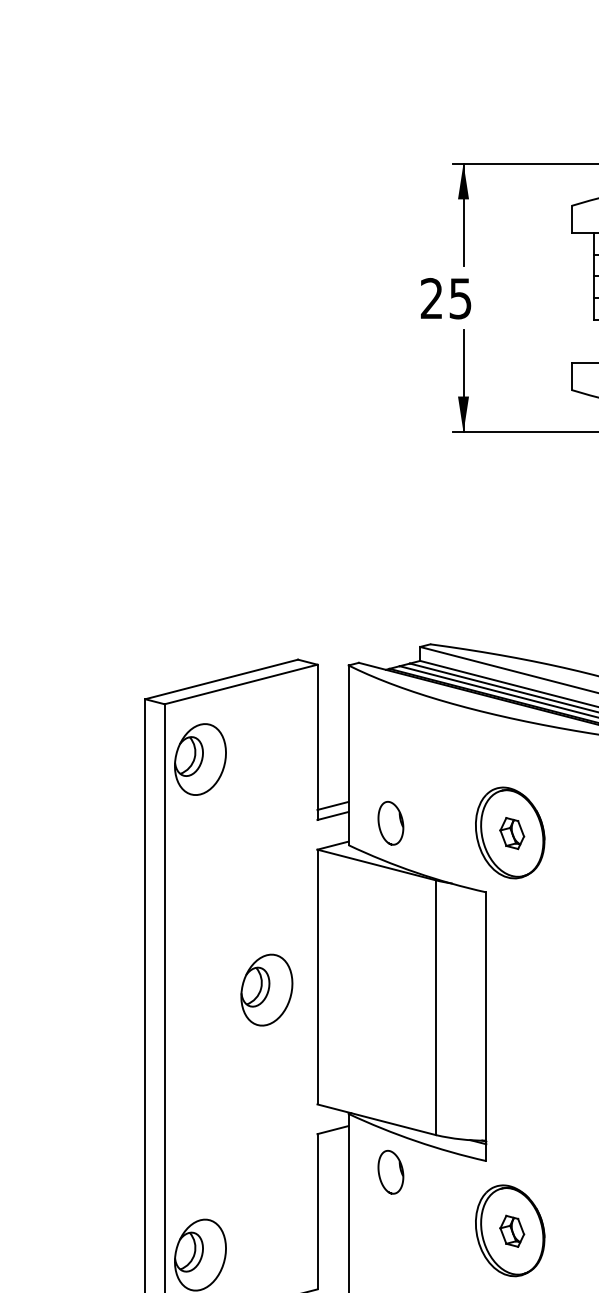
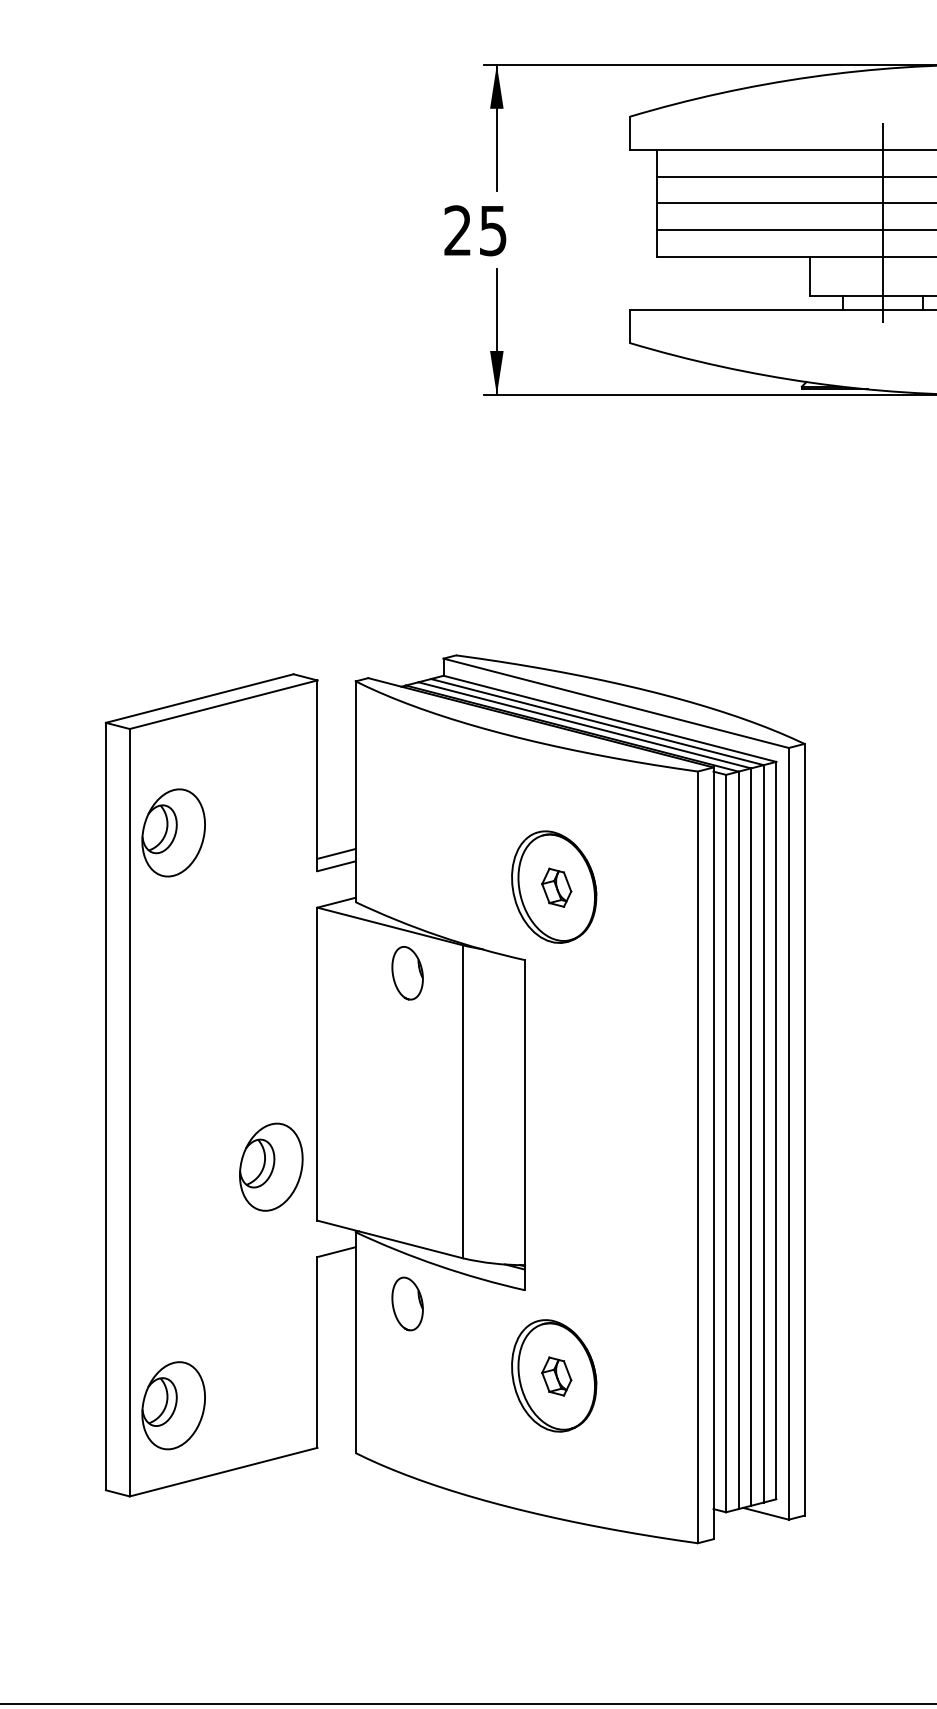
part: (200, 759) -> (173, 832), moved
part: (390, 823) -> (407, 973), moved
part: (267, 989) -> (271, 1166), moved

